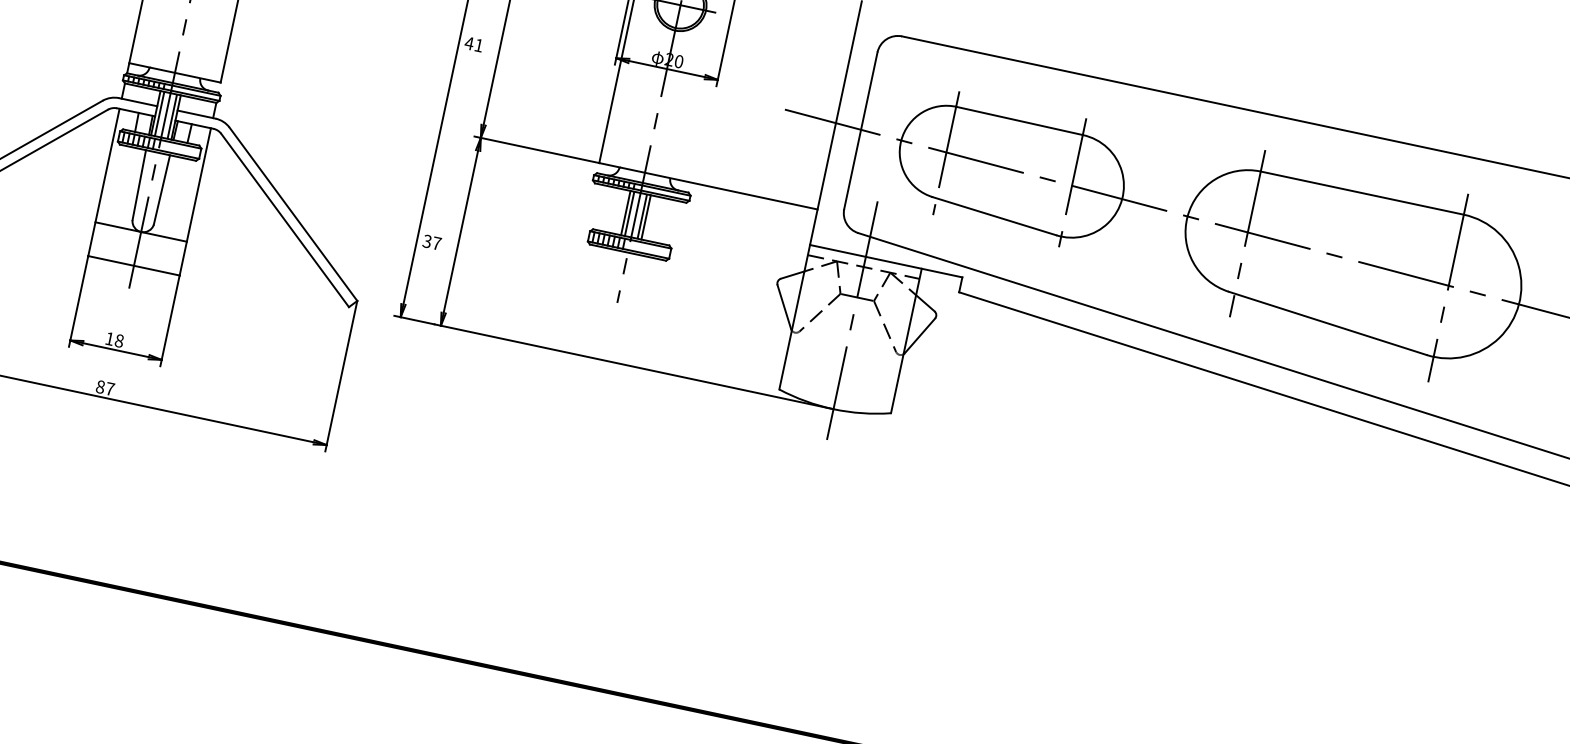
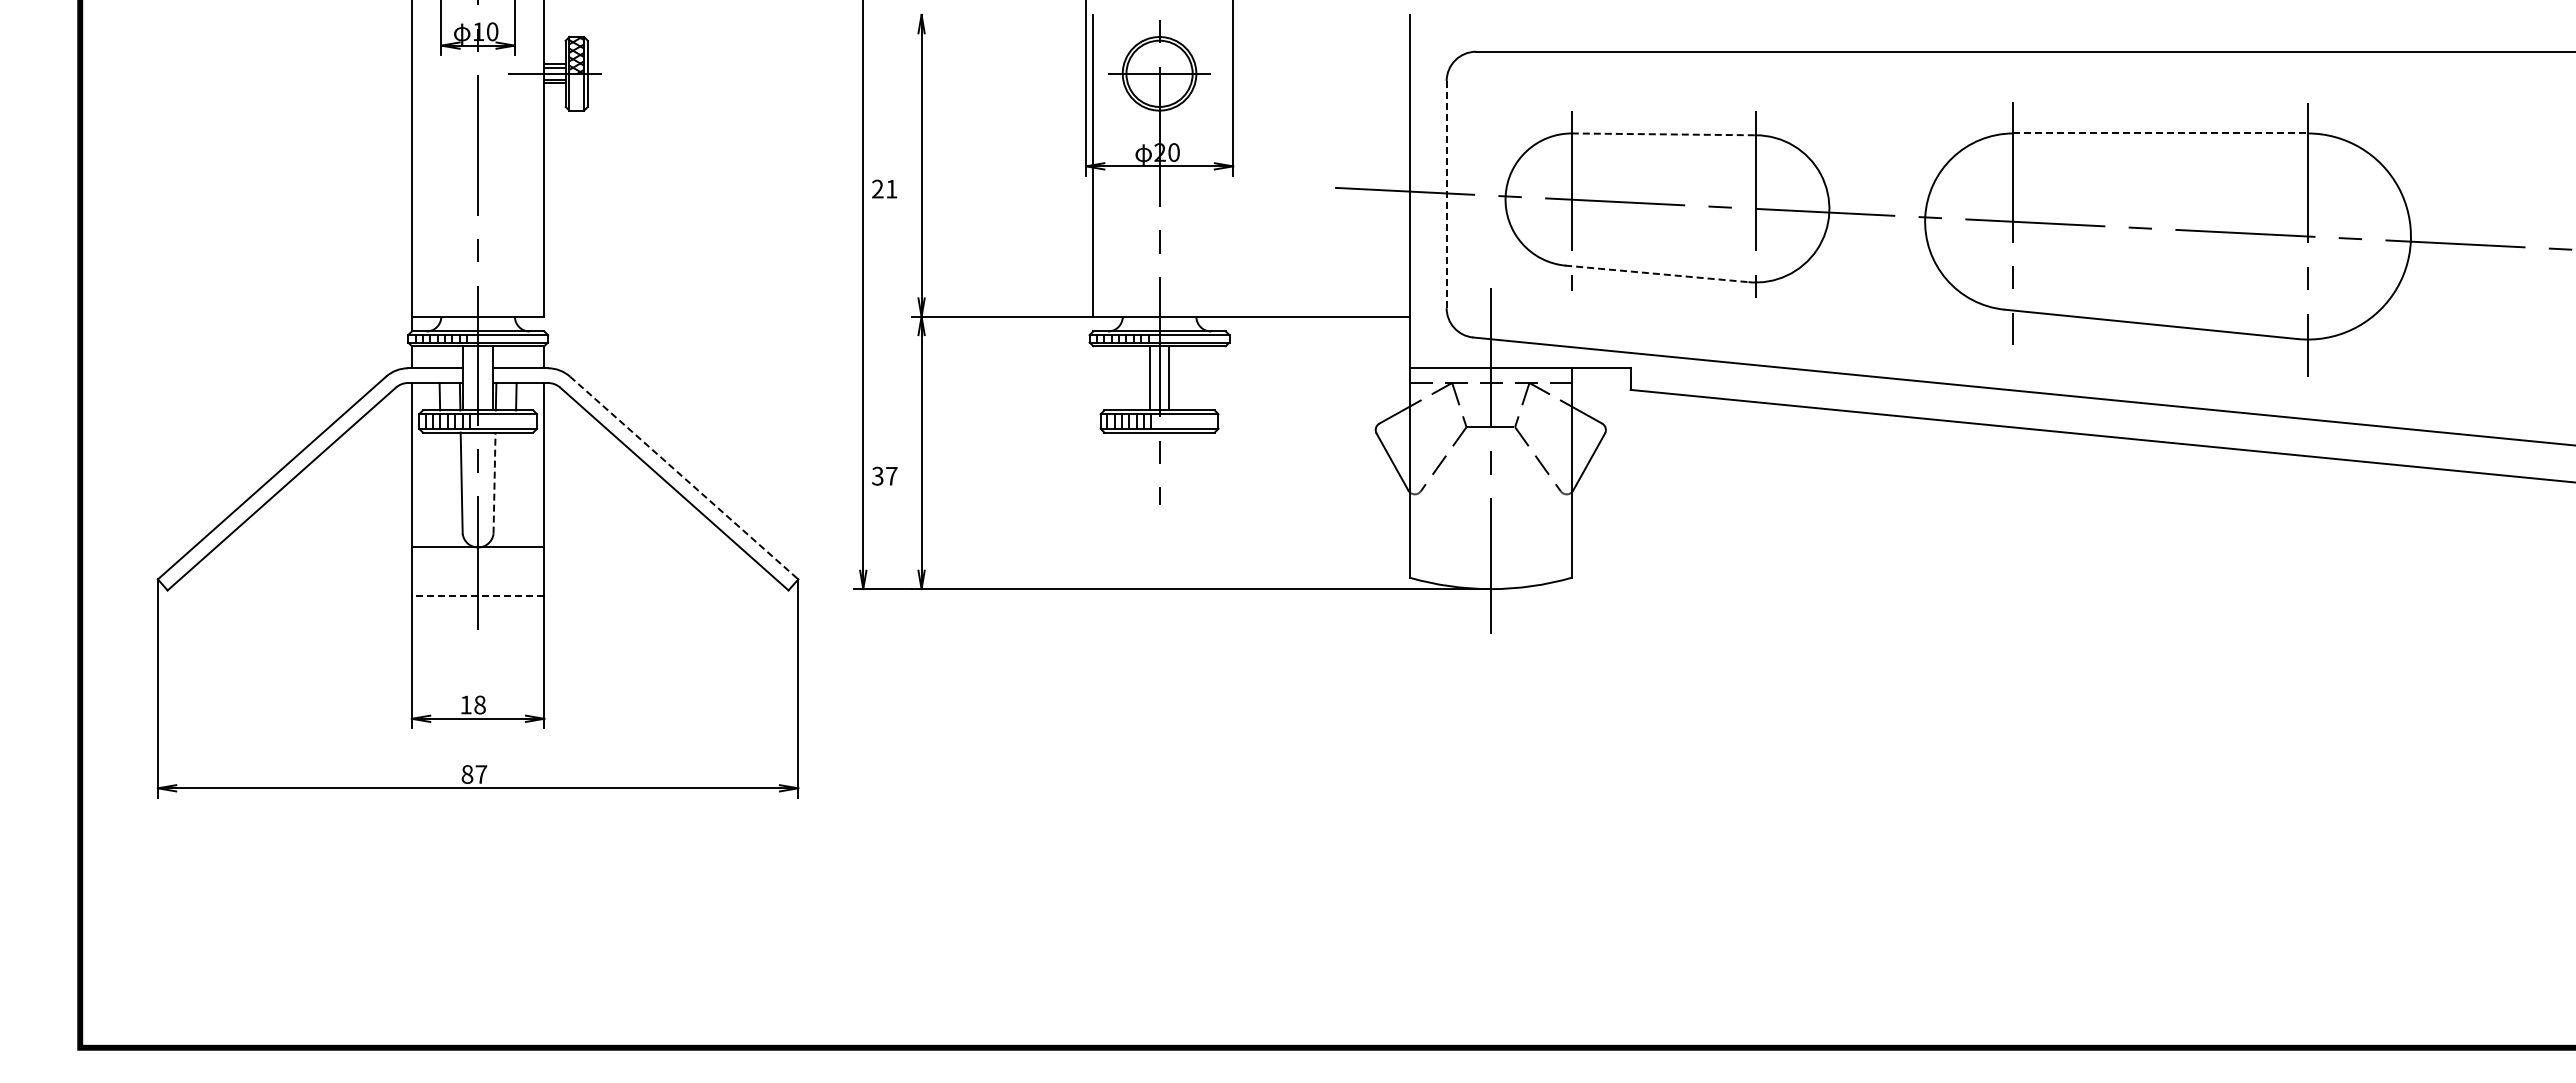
text: (469, 42) -> (877, 188), 41 -> 21
line: (159, 114) -> (468, 378), removed
line: (172, 116) -> (487, 378), removed
line: (1019, 121) -> (1664, 134), solid -> dashed
line: (860, 130) -> (1446, 194), solid -> dashed
line: (161, 190) -> (494, 483), solid -> dashed
line: (1362, 193) -> (2161, 133), solid -> dashed
line: (625, 213) -> (1144, 378), removed
line: (293, 214) -> (684, 478), solid -> dashed
line: (994, 215) -> (1657, 273), solid -> dashed
line: (646, 217) -> (1174, 378), removed
line: (133, 265) -> (477, 596), solid -> dashed

